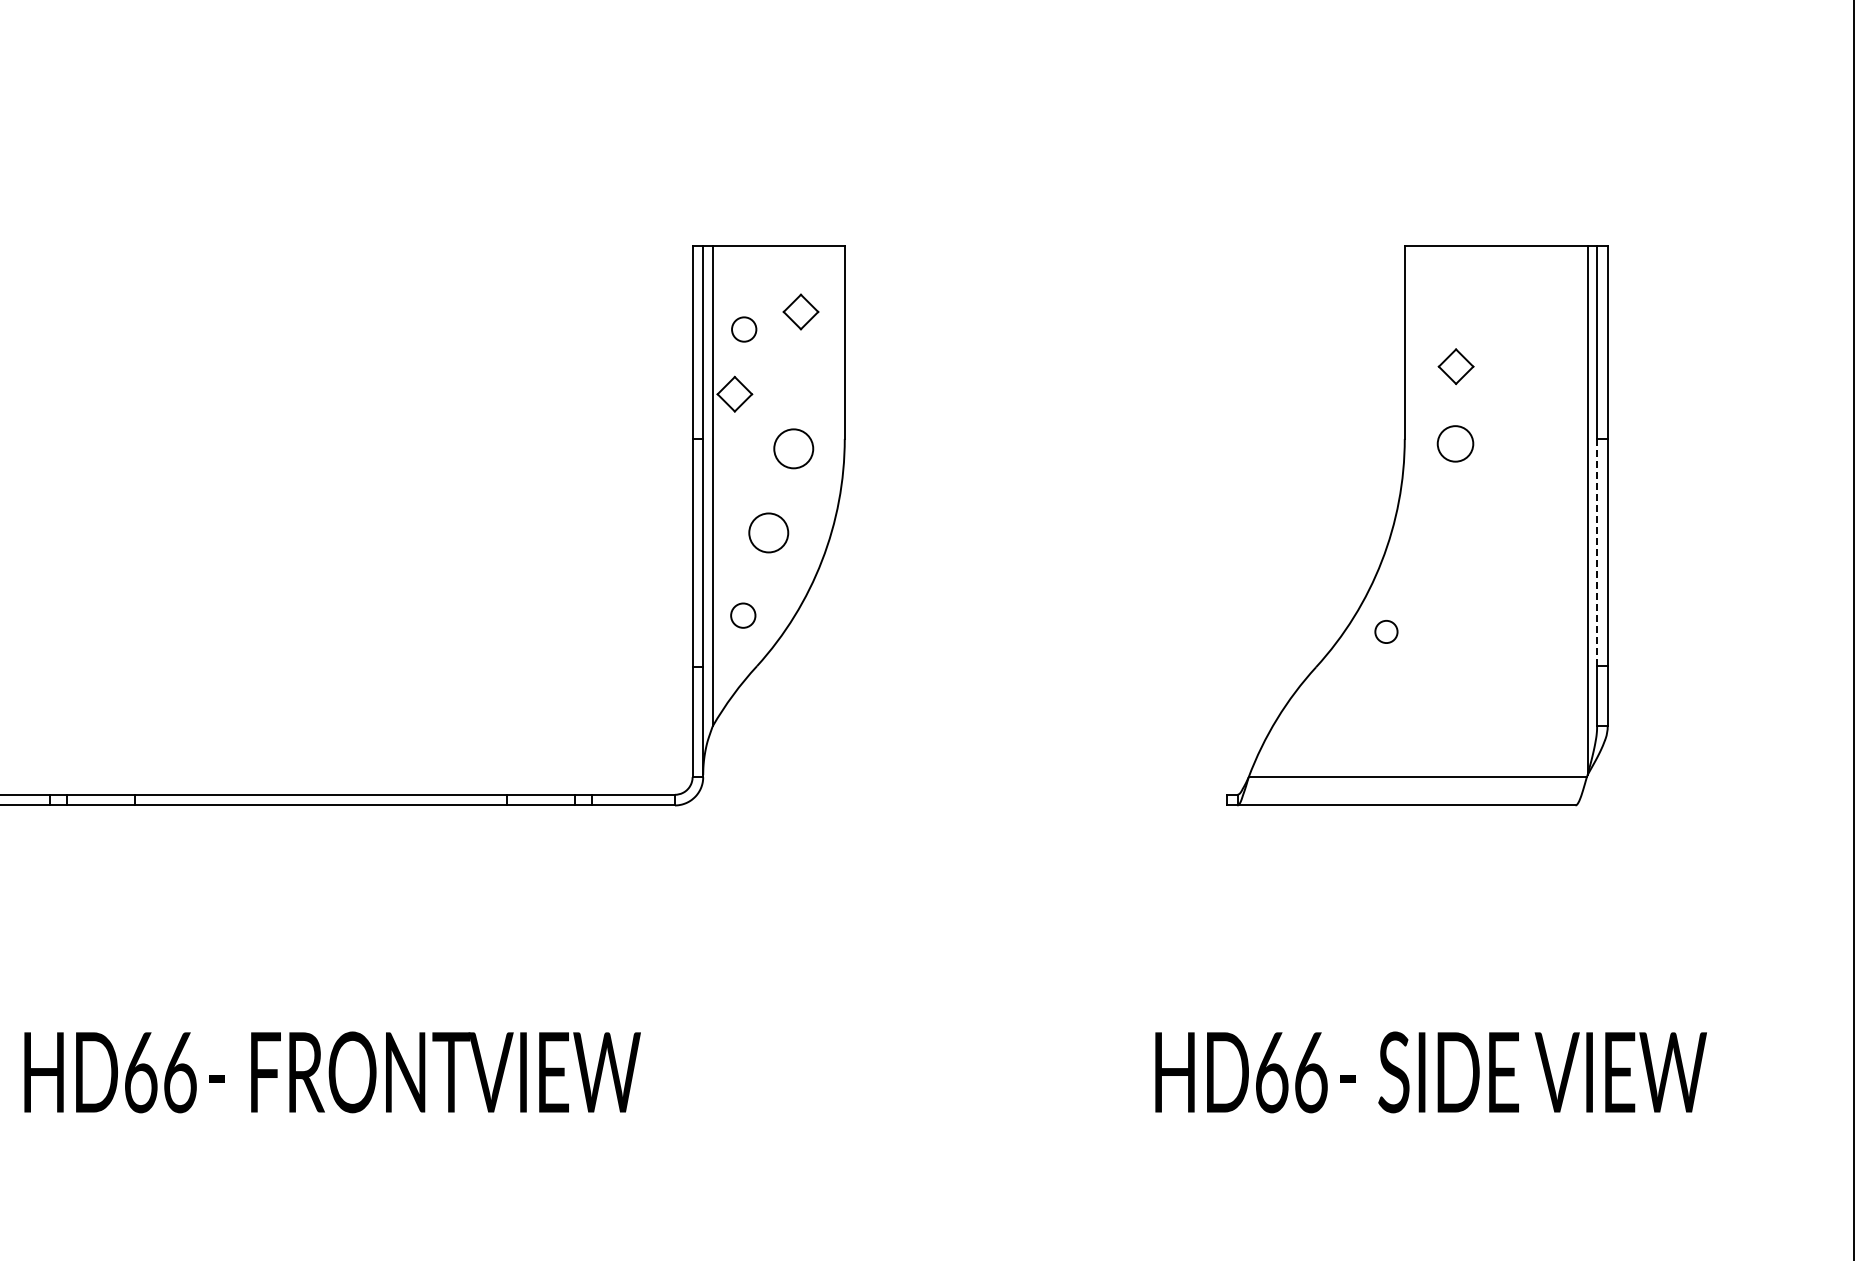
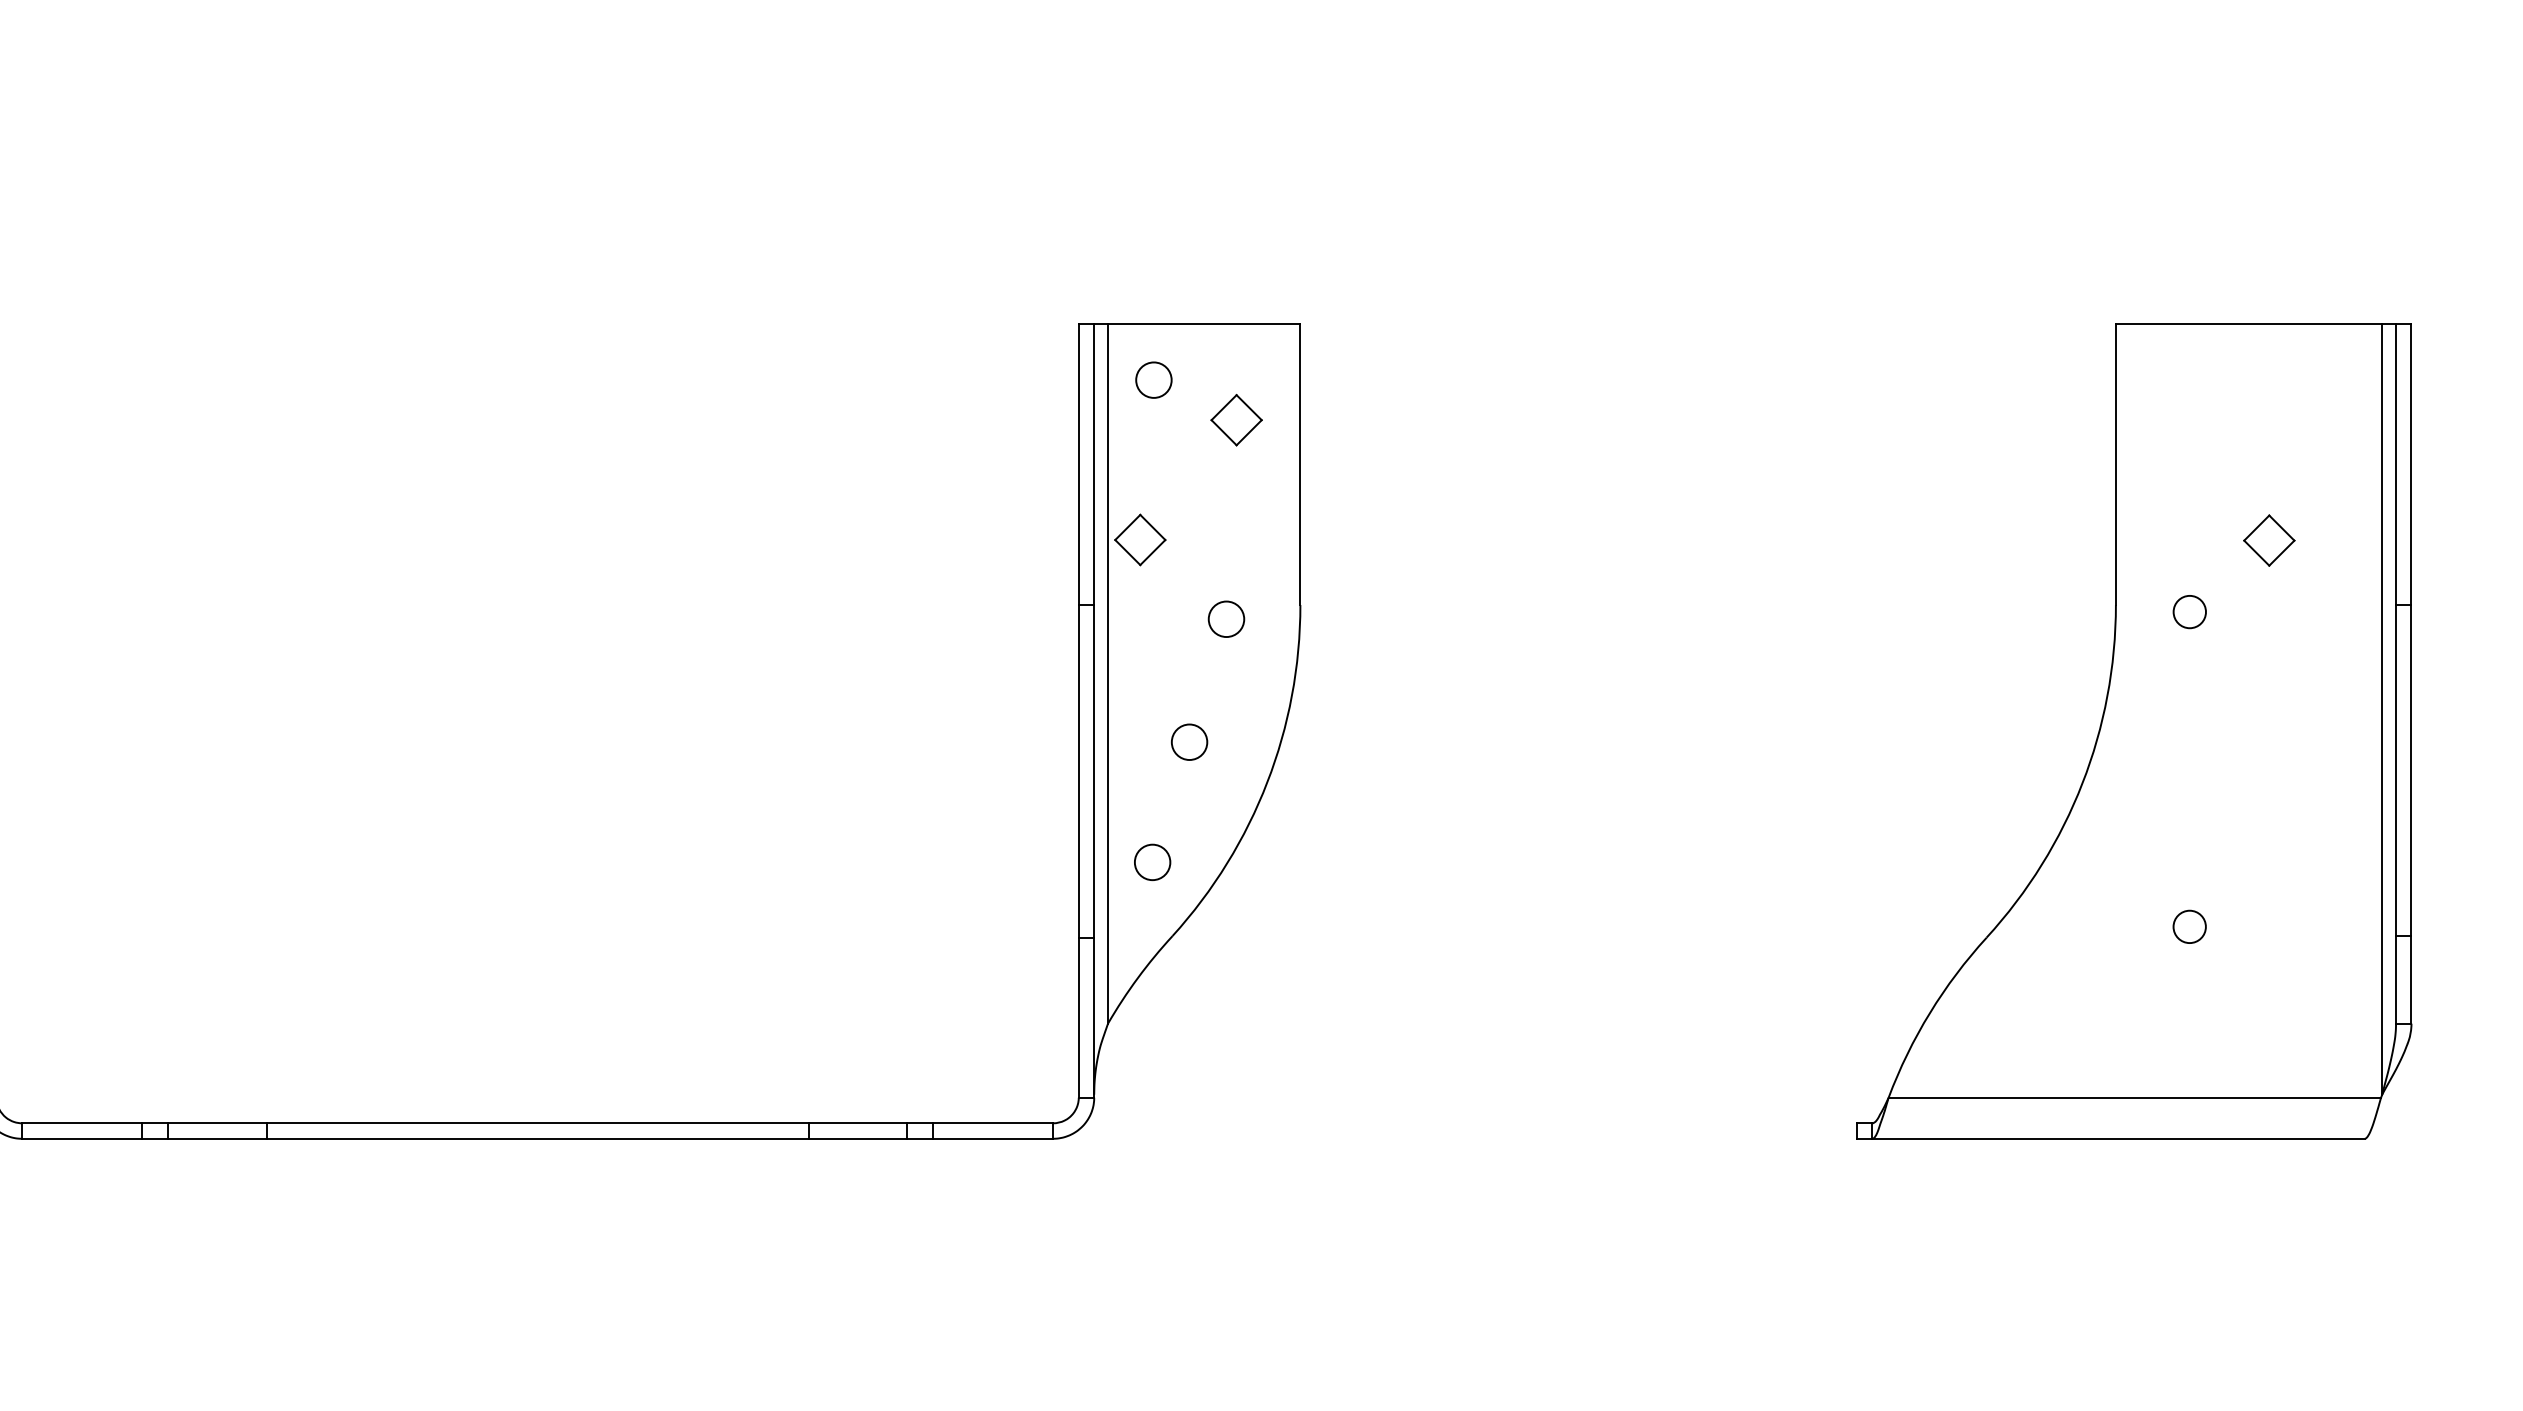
circle: (744, 329) -> (1154, 380), moved
part: (1455, 366) -> (2268, 540), moved
circle: (1455, 443) -> (2189, 611), size x0.62
circle: (794, 448) -> (1227, 618), size x0.62
circle: (768, 533) -> (1189, 742), size x0.62
line: (1597, 552) -> (2396, 770), dashed -> solid
circle: (1386, 631) -> (2189, 926), moved

